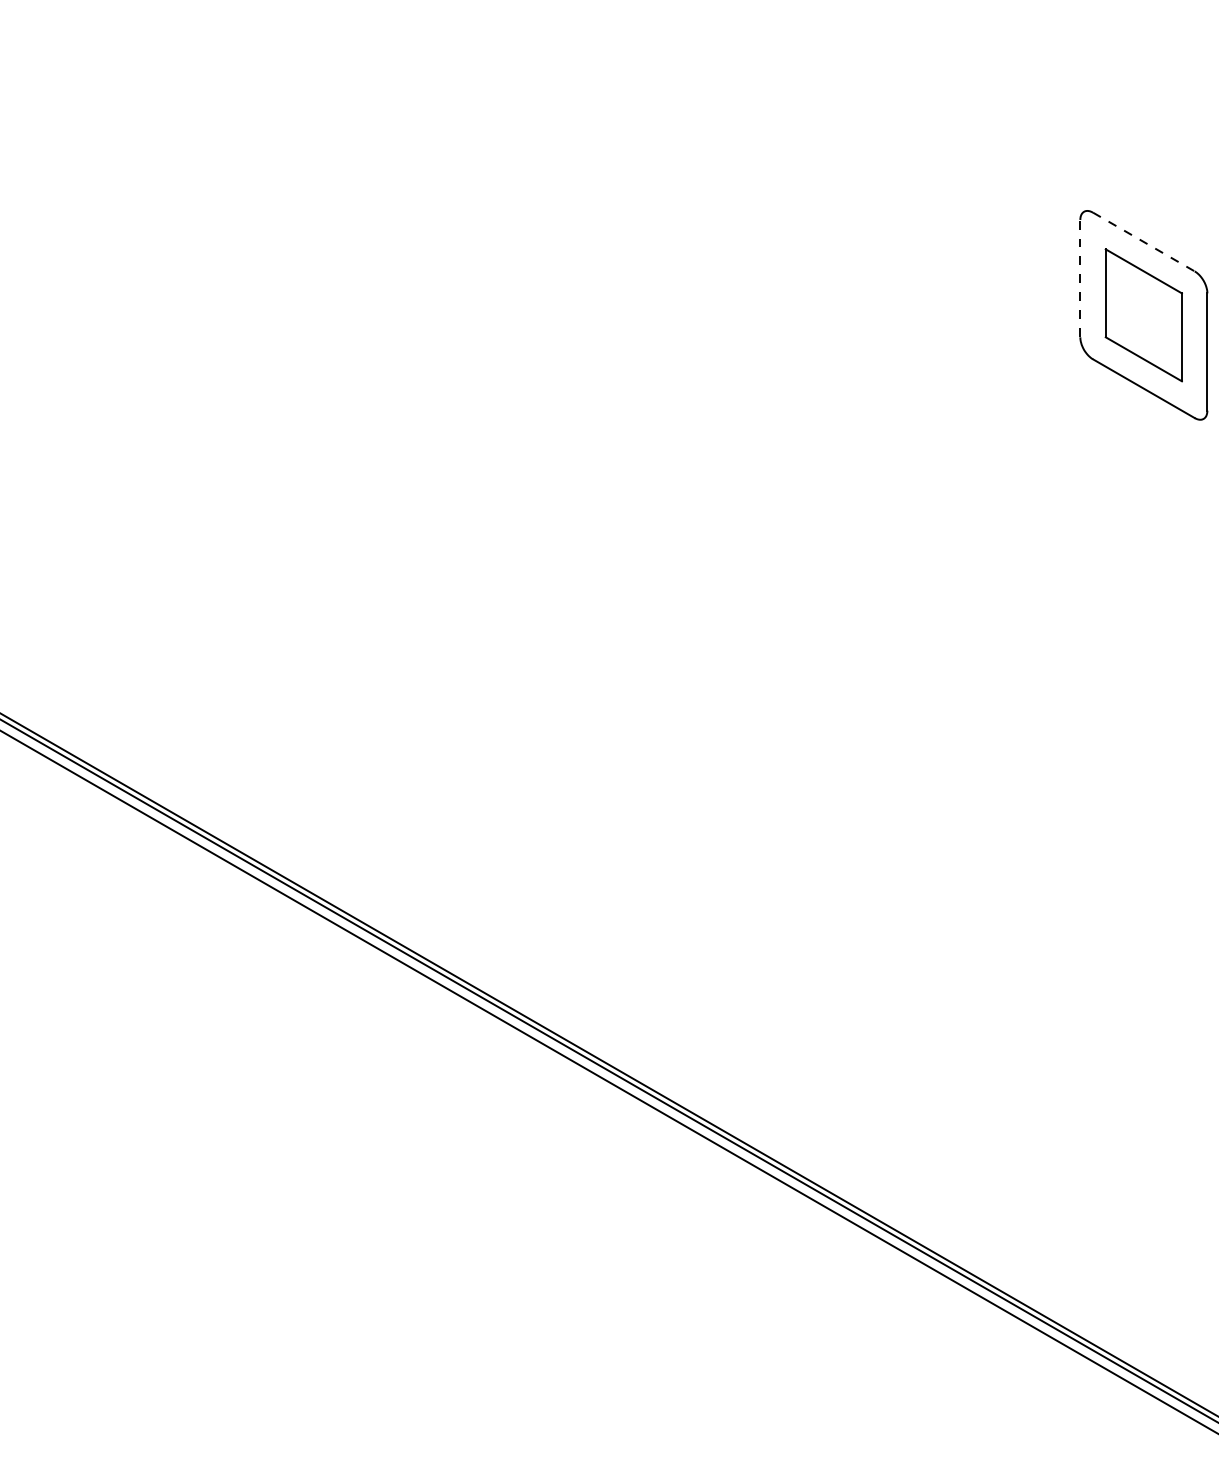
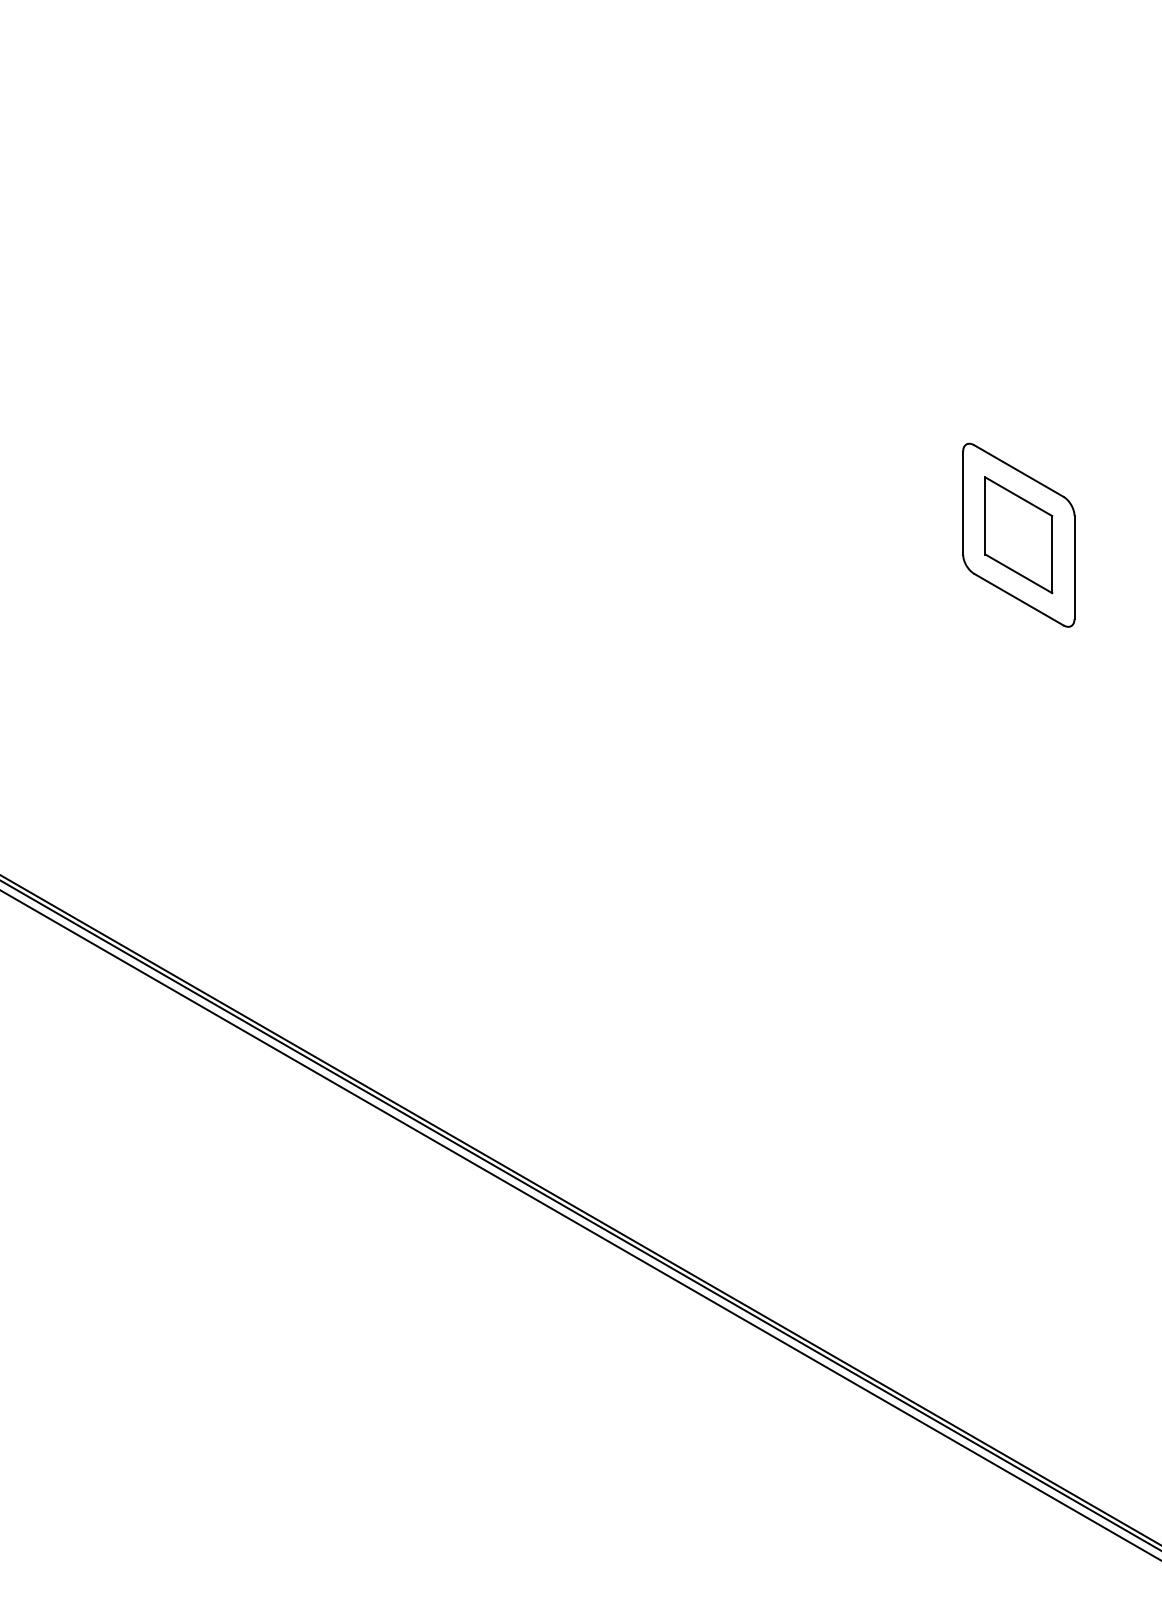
line: (1144, 242) -> (1019, 471), dashed -> solid
line: (1080, 277) -> (963, 502), dashed -> solid

